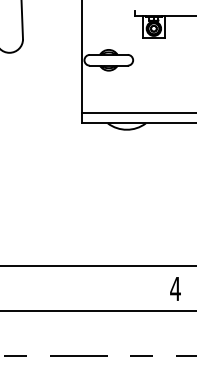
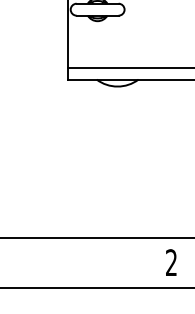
text: (175, 288) -> (171, 262), 4 -> 2

